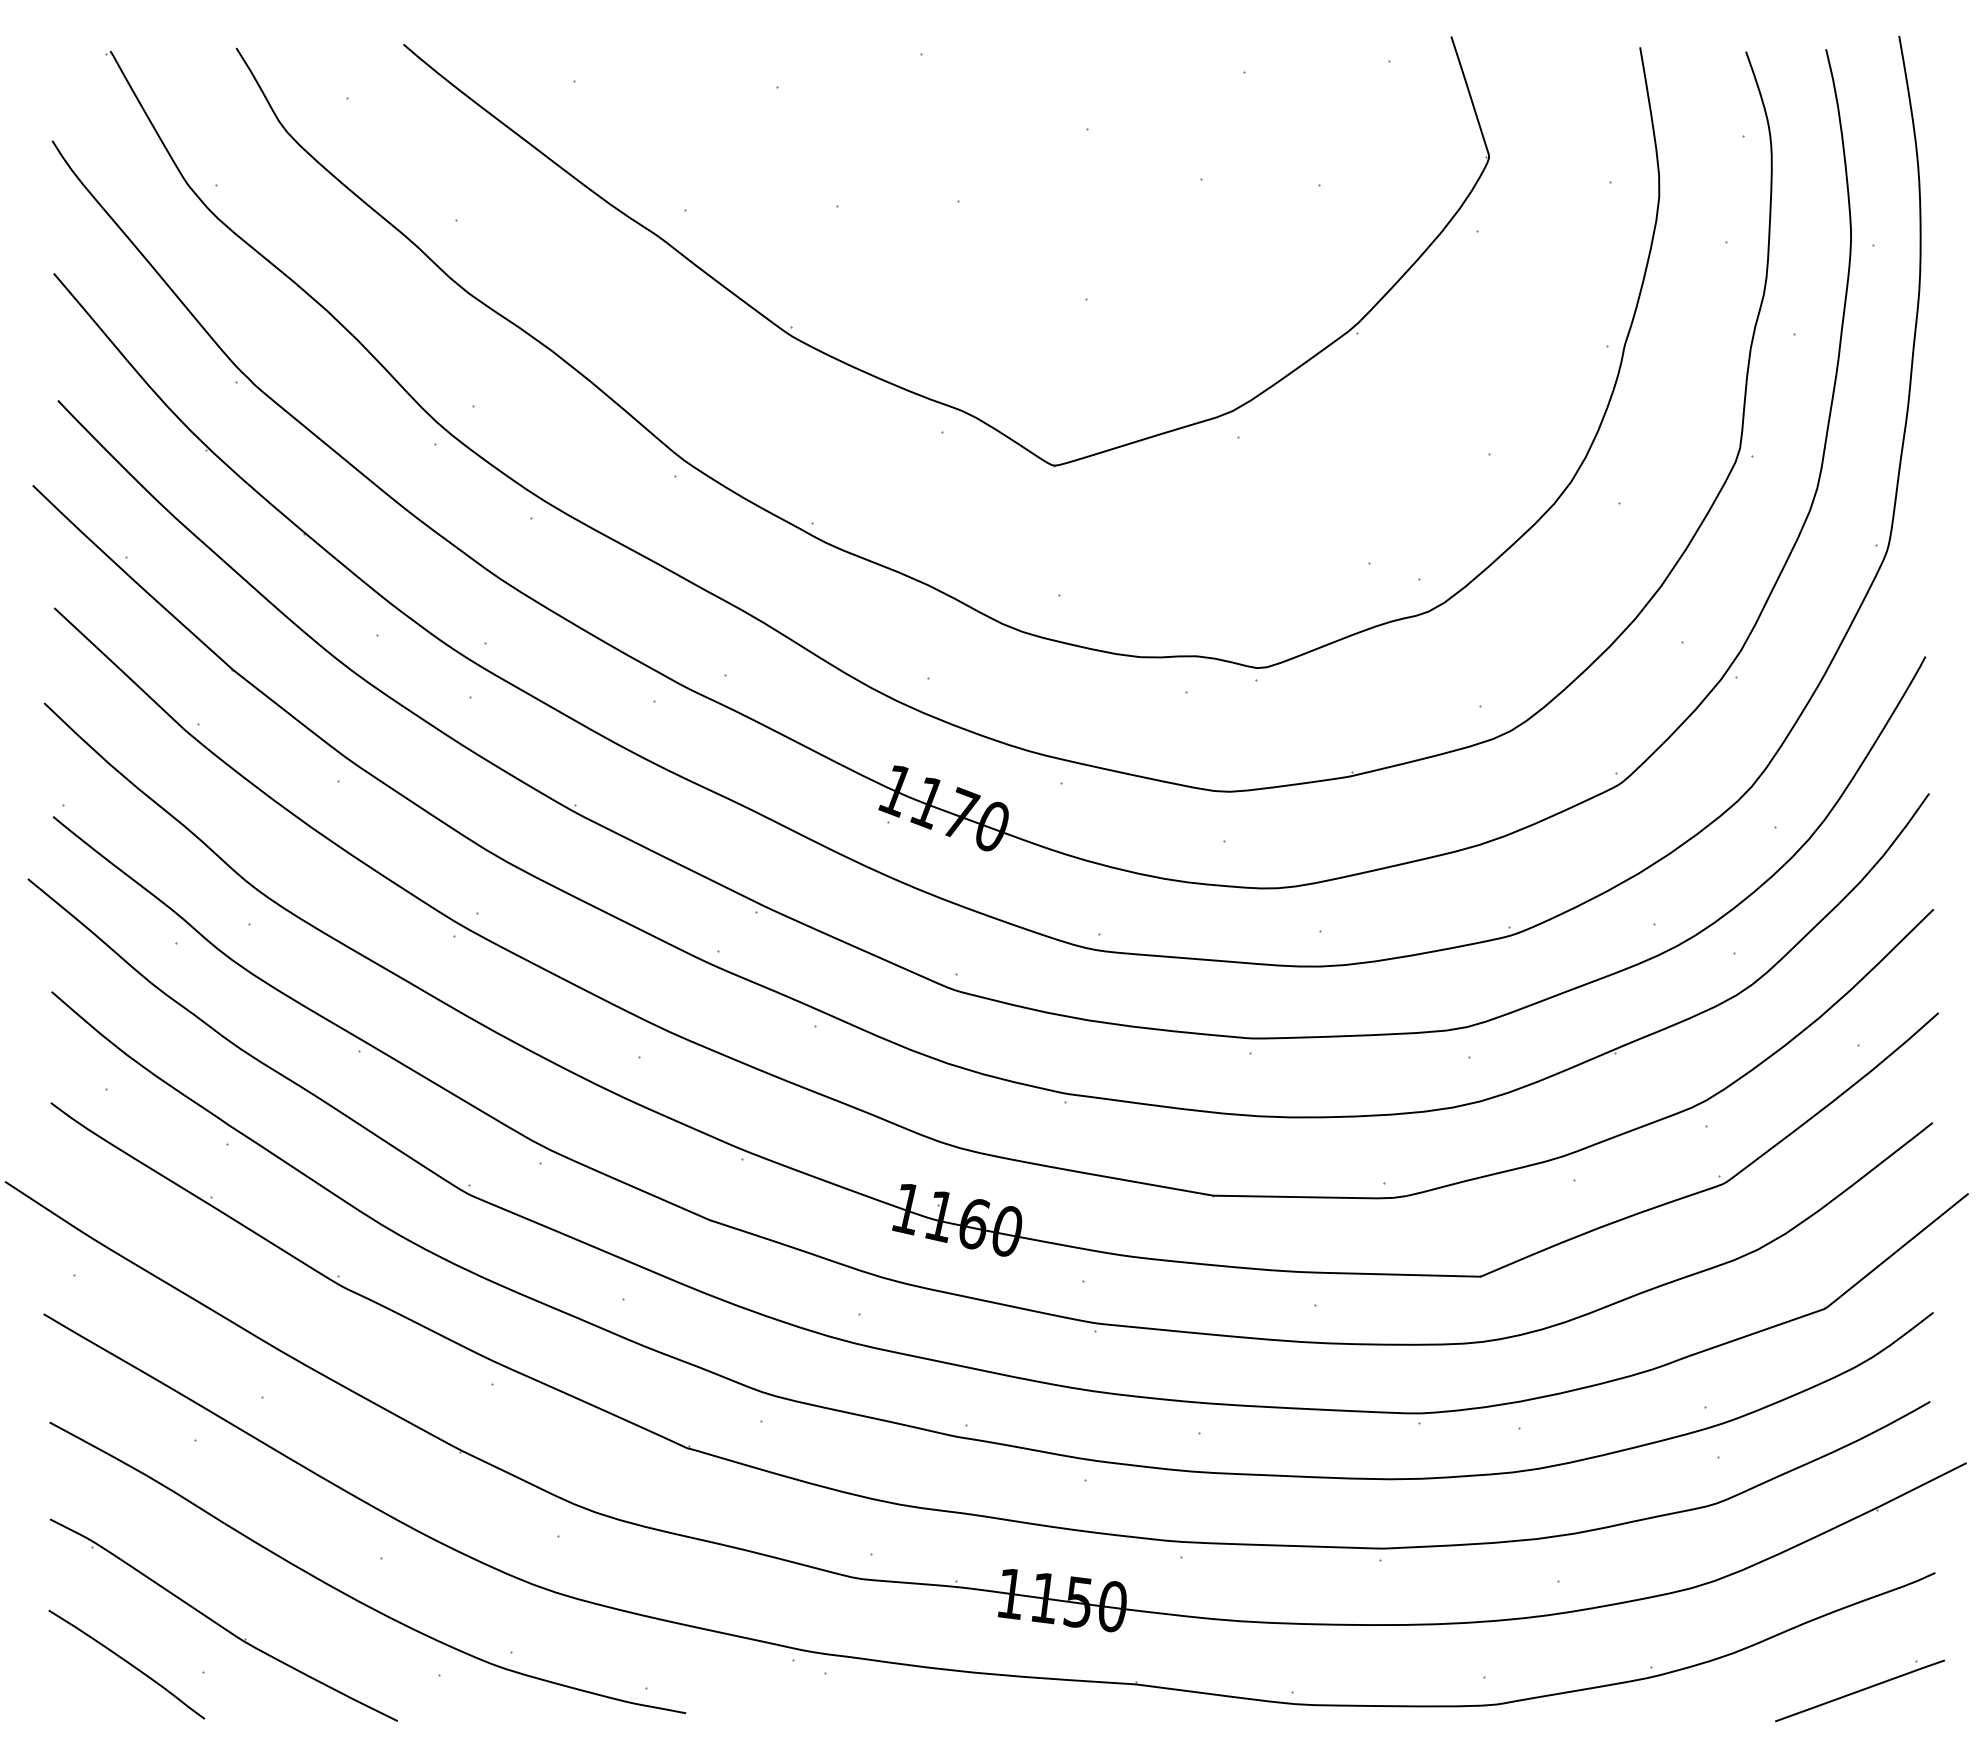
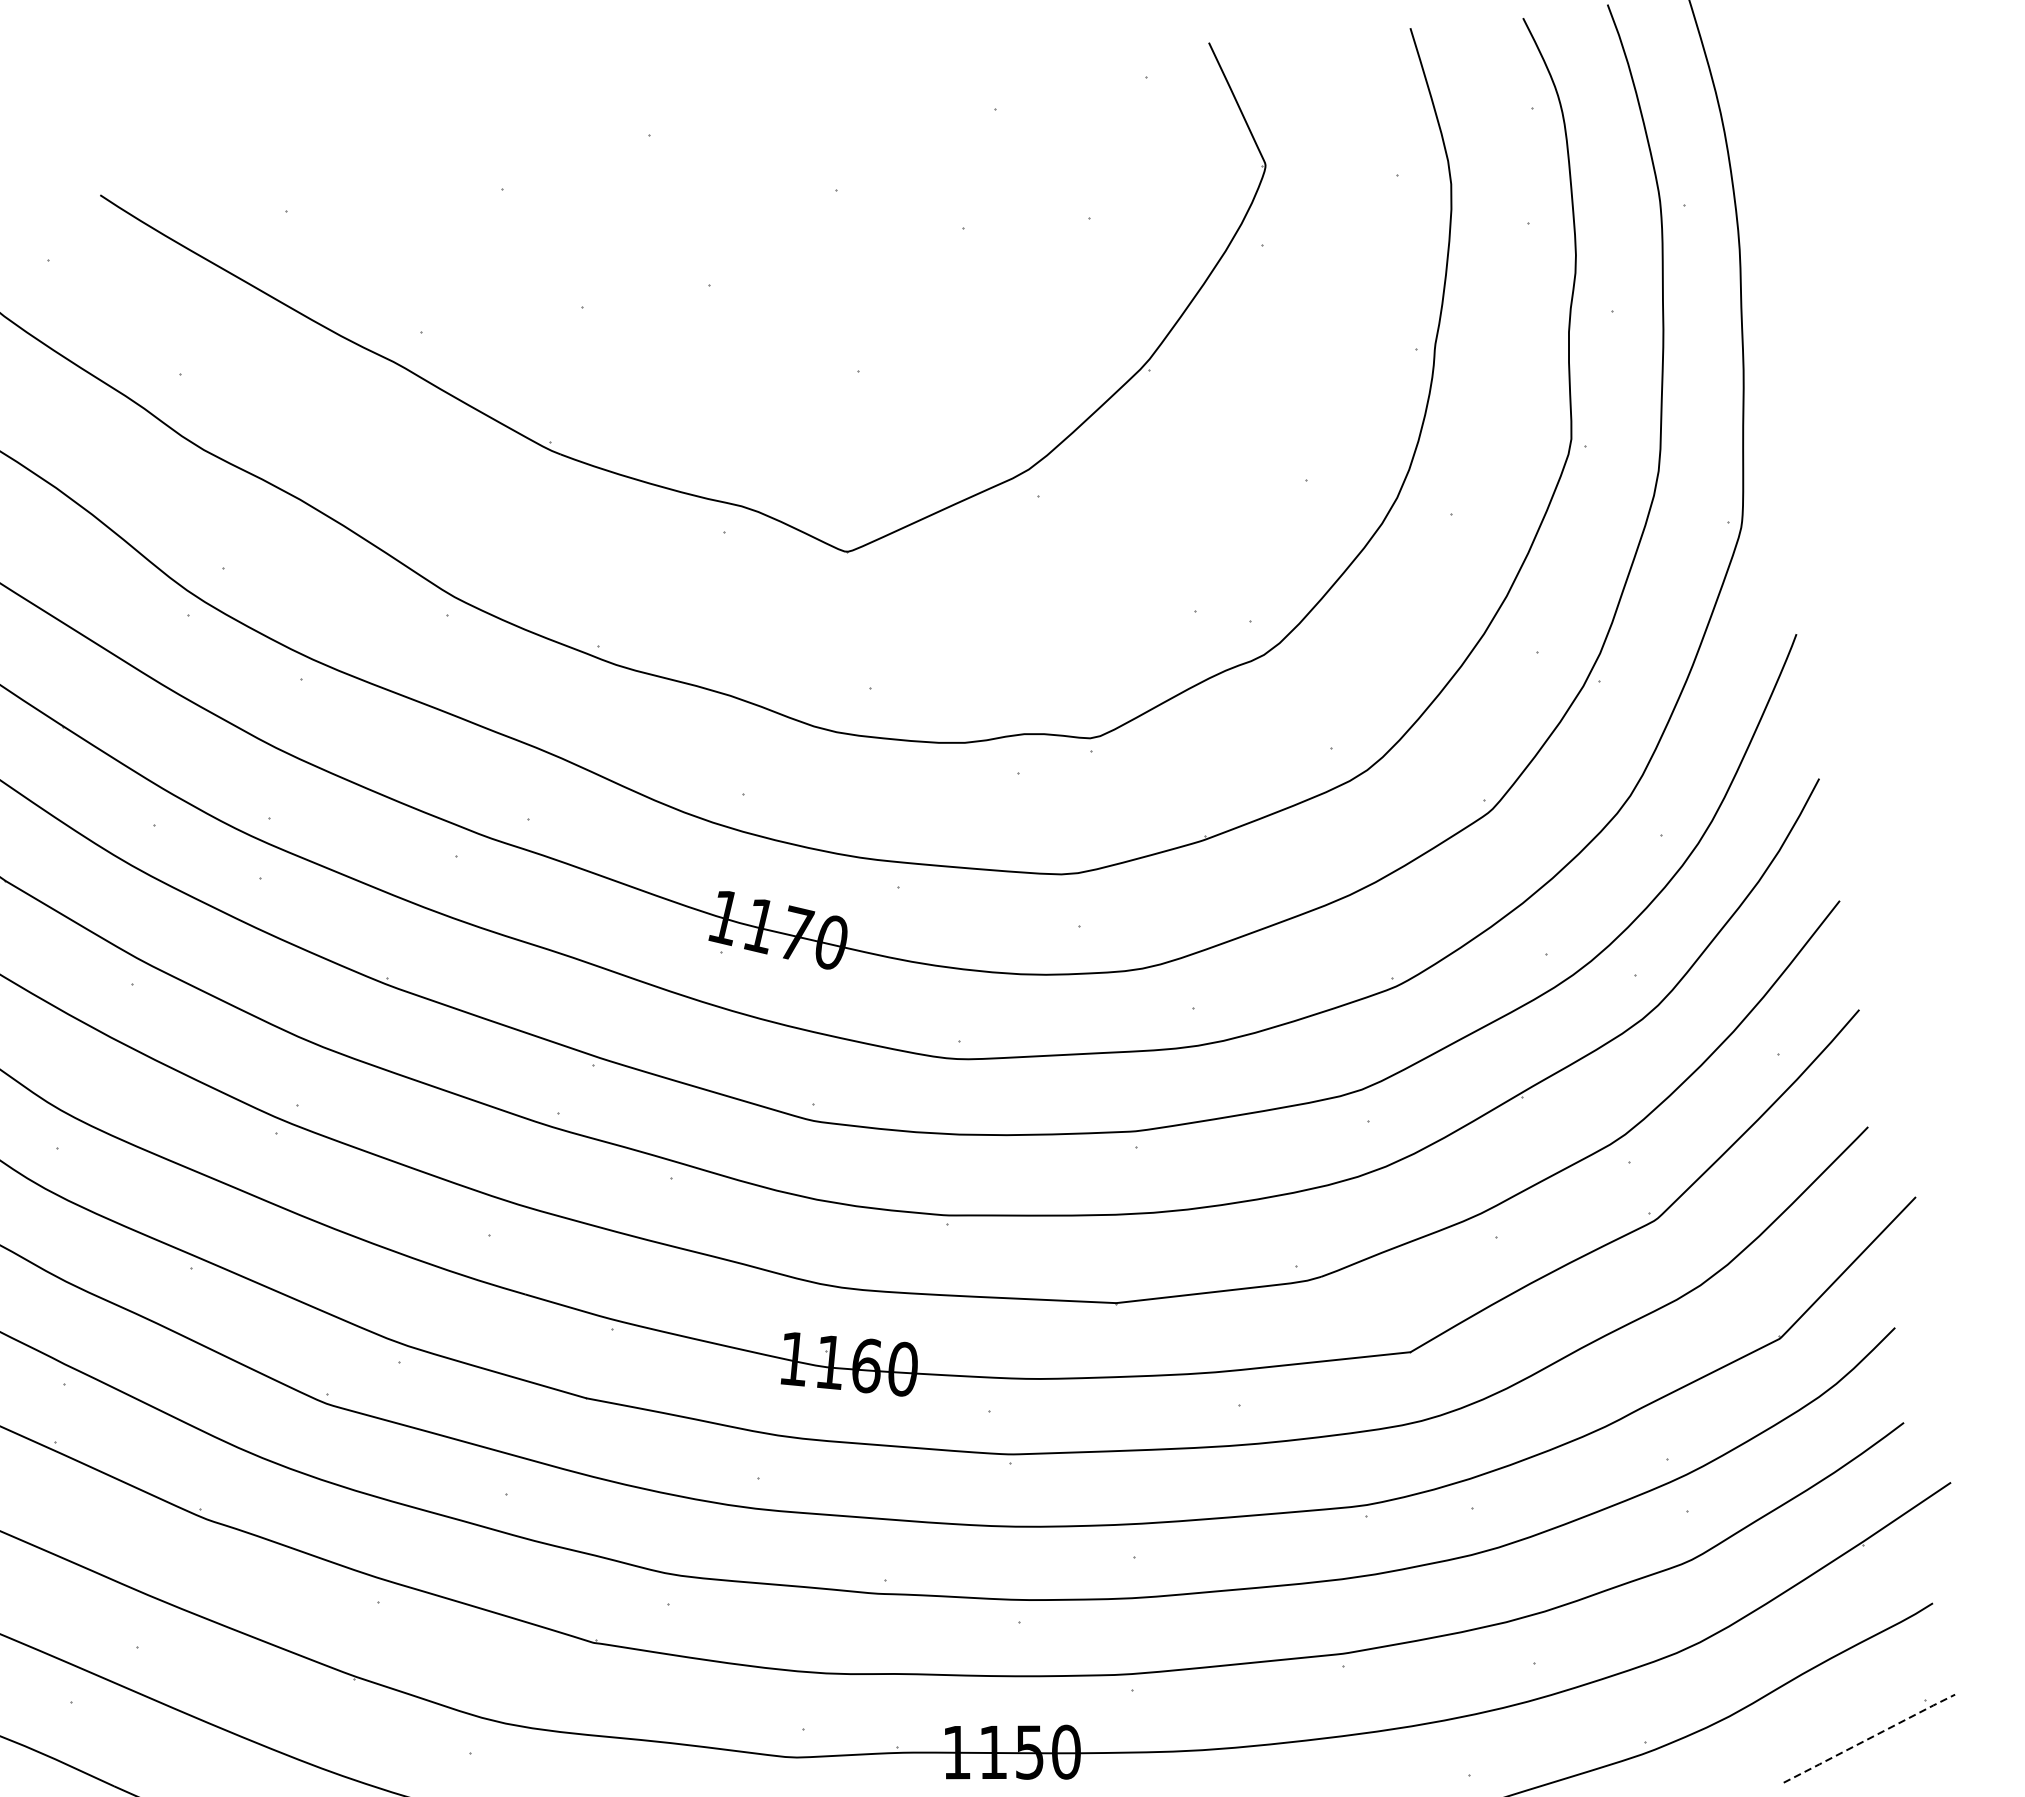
line: (1860, 1690) -> (1869, 1738), solid -> dashed

